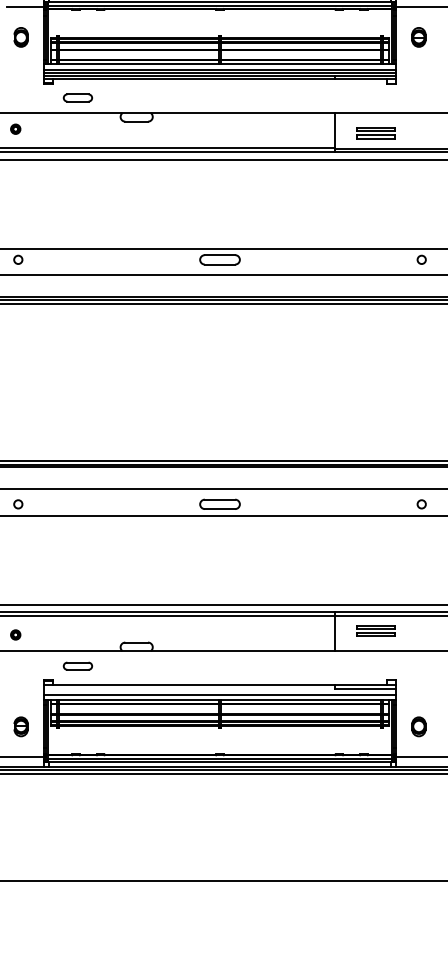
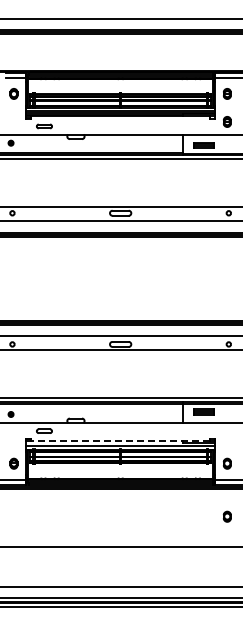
part: (419, 88) -> (227, 121), added
line: (219, 685) -> (120, 441), solid -> dashed
part: (419, 825) -> (227, 516), added

